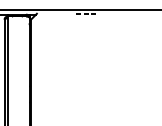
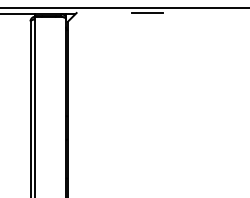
line: (86, 13) -> (147, 12), dashed -> solid

